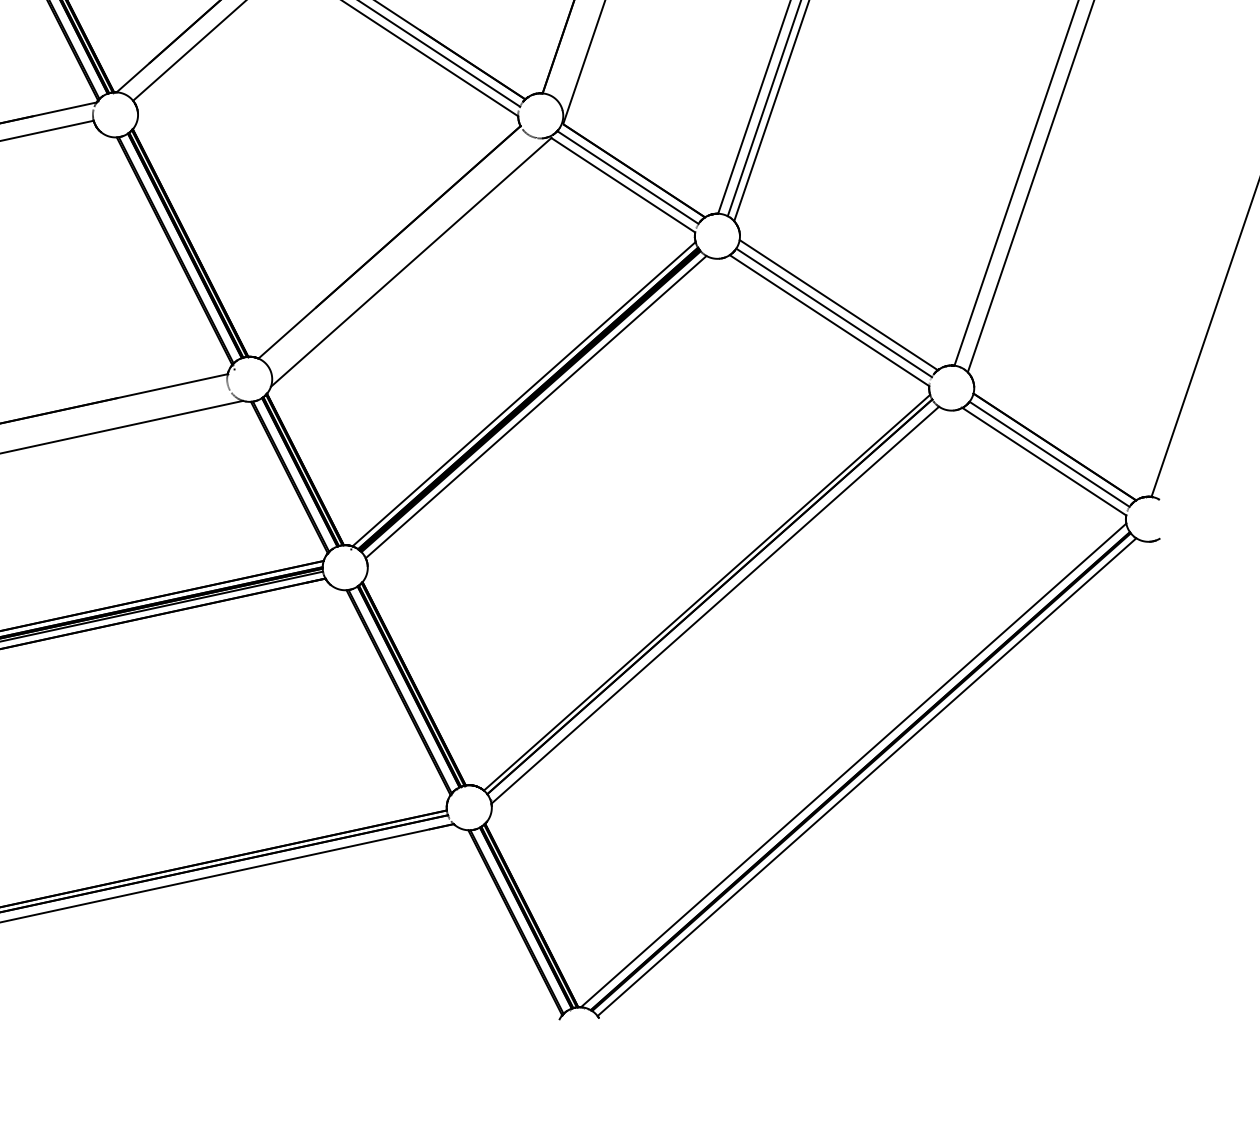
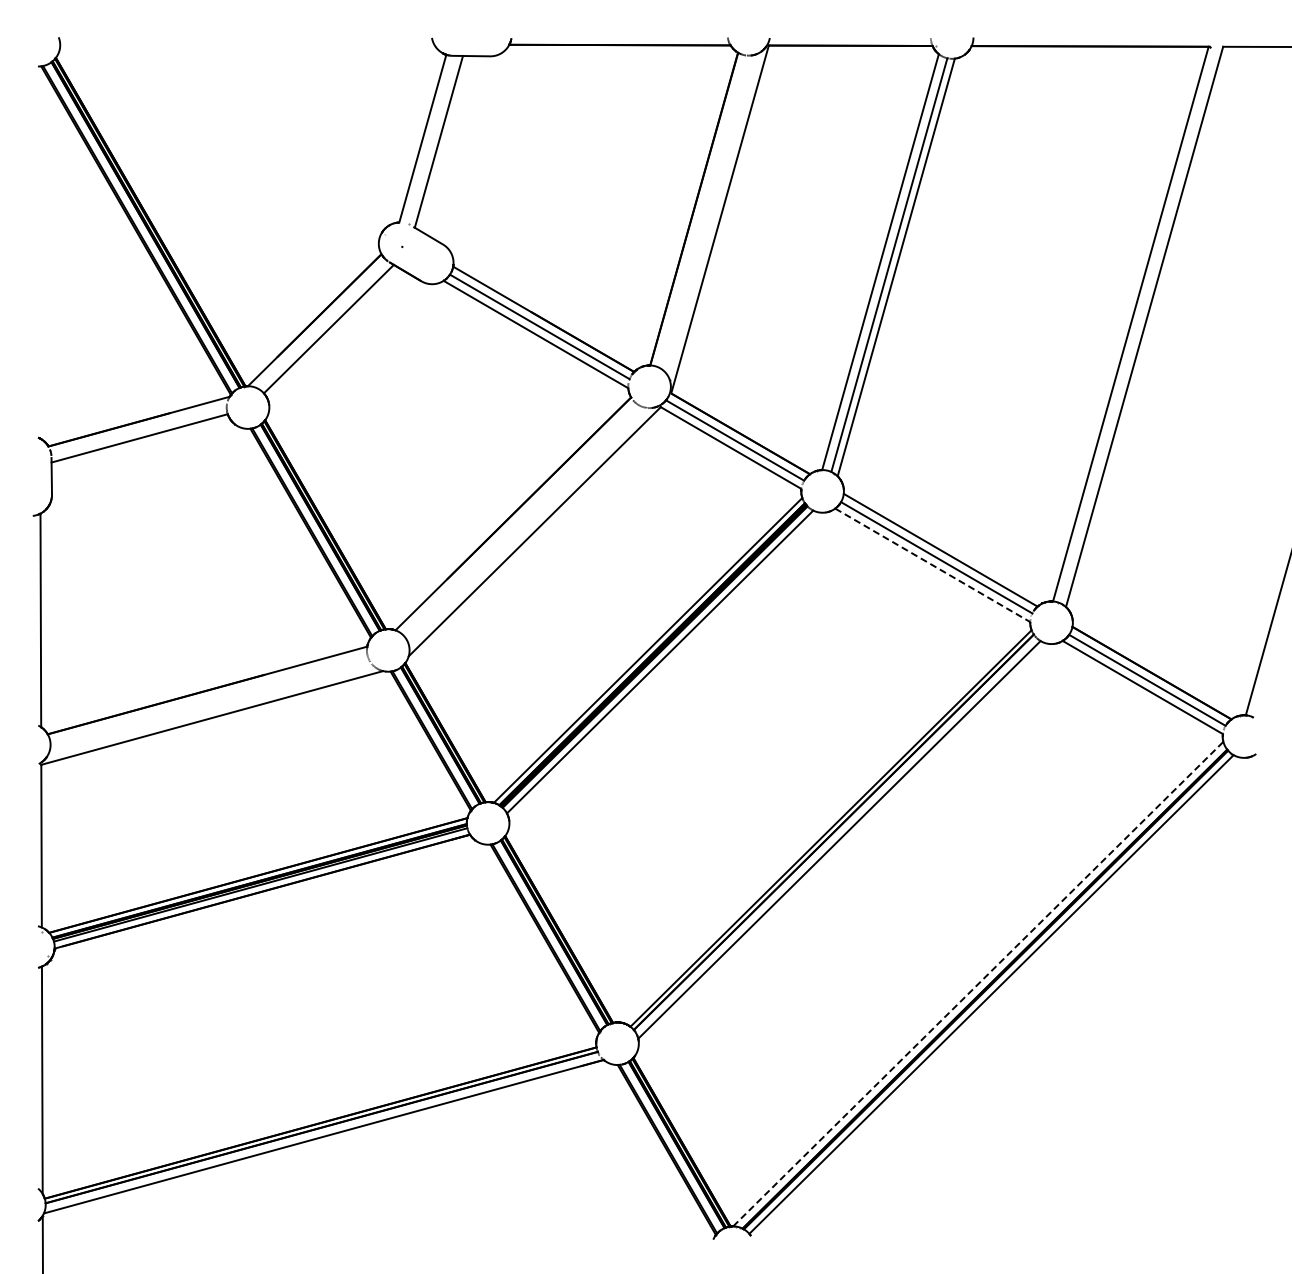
line: (829, 320) -> (932, 565), solid -> dashed
line: (853, 765) -> (978, 984), solid -> dashed

